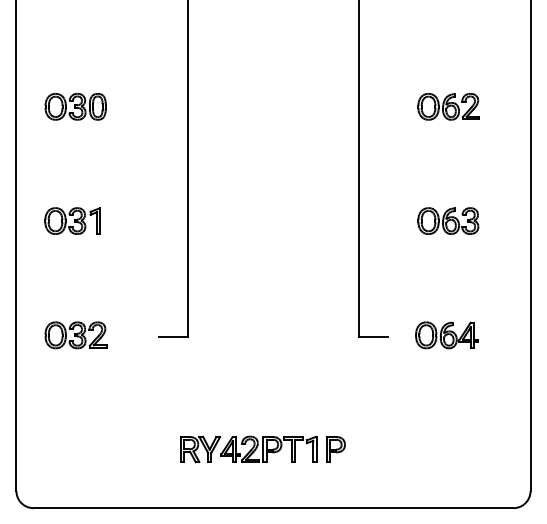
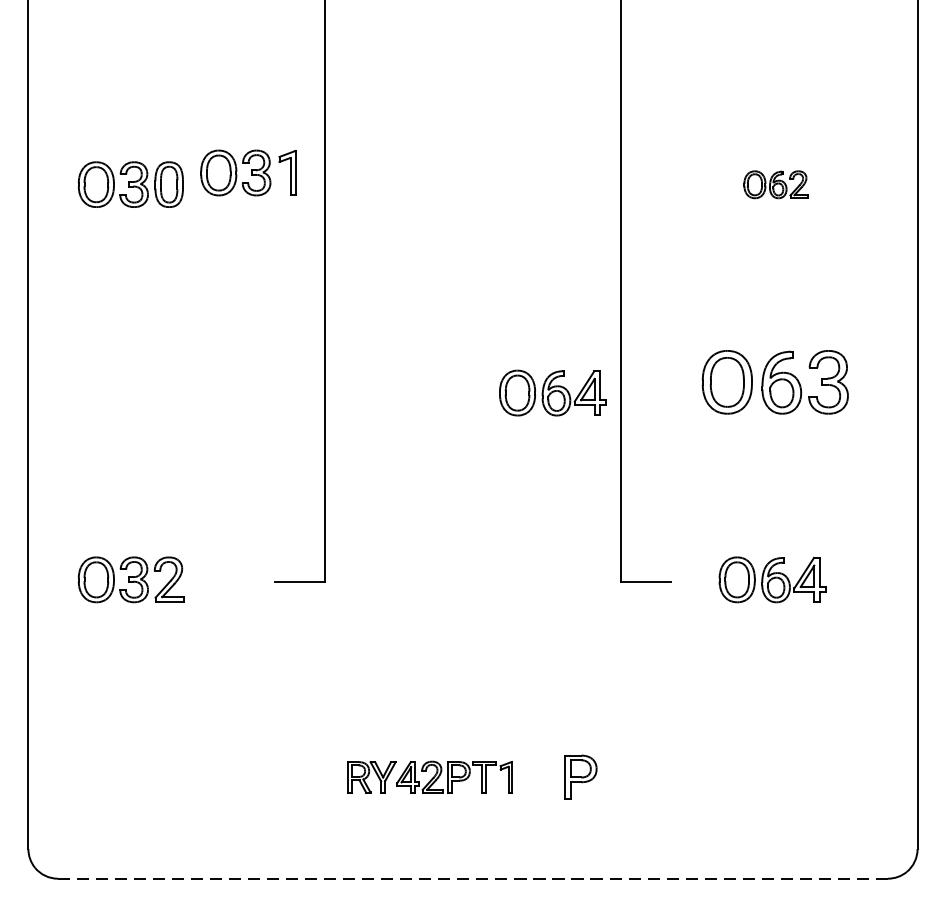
part: (448, 106) -> (775, 184), size x0.6
part: (72, 220) -> (248, 171), moved
part: (448, 220) -> (775, 381), size x1.4
part: (319, 227) -> (552, 393), added
part: (248, 449) -> (429, 777), size x0.7
line: (273, 508) -> (473, 879), solid -> dashed

